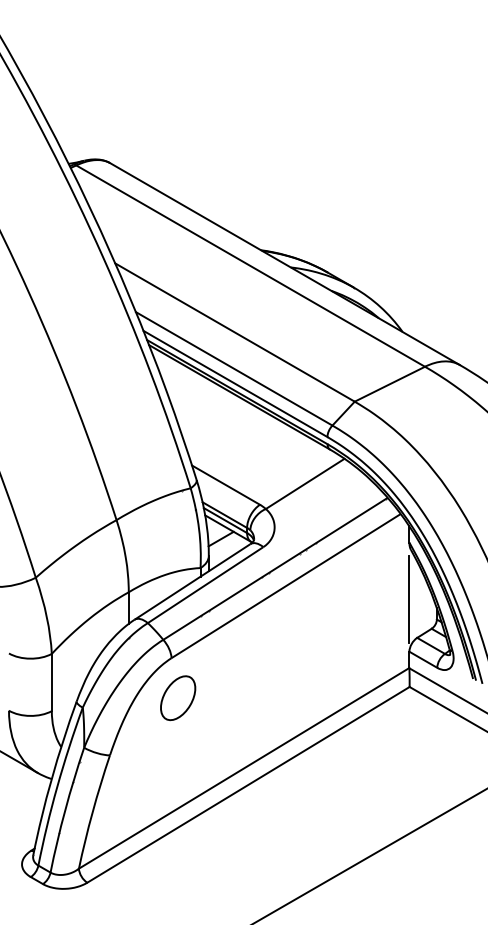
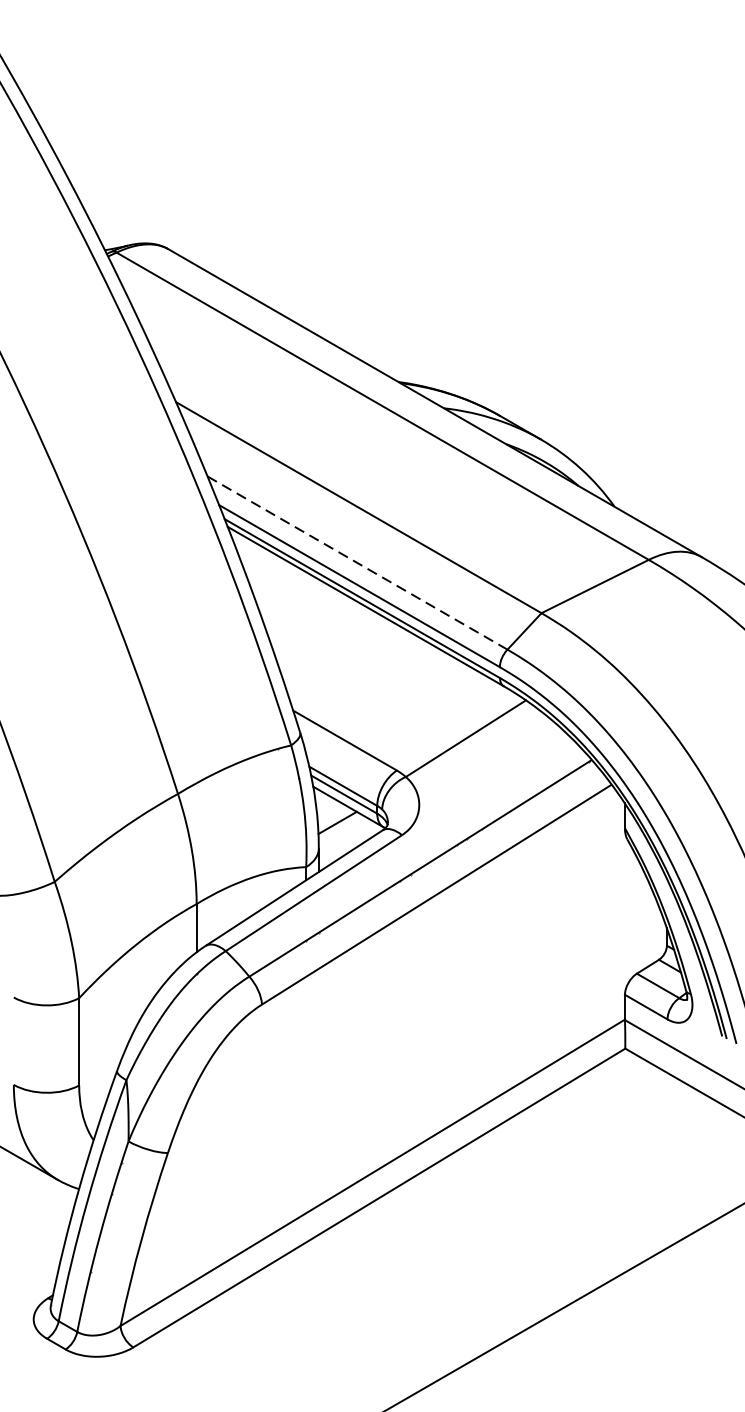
line: (234, 369) -> (358, 564), solid -> dashed
line: (409, 598) -> (625, 913), removed
part: (178, 698) -> (272, 1066), removed

